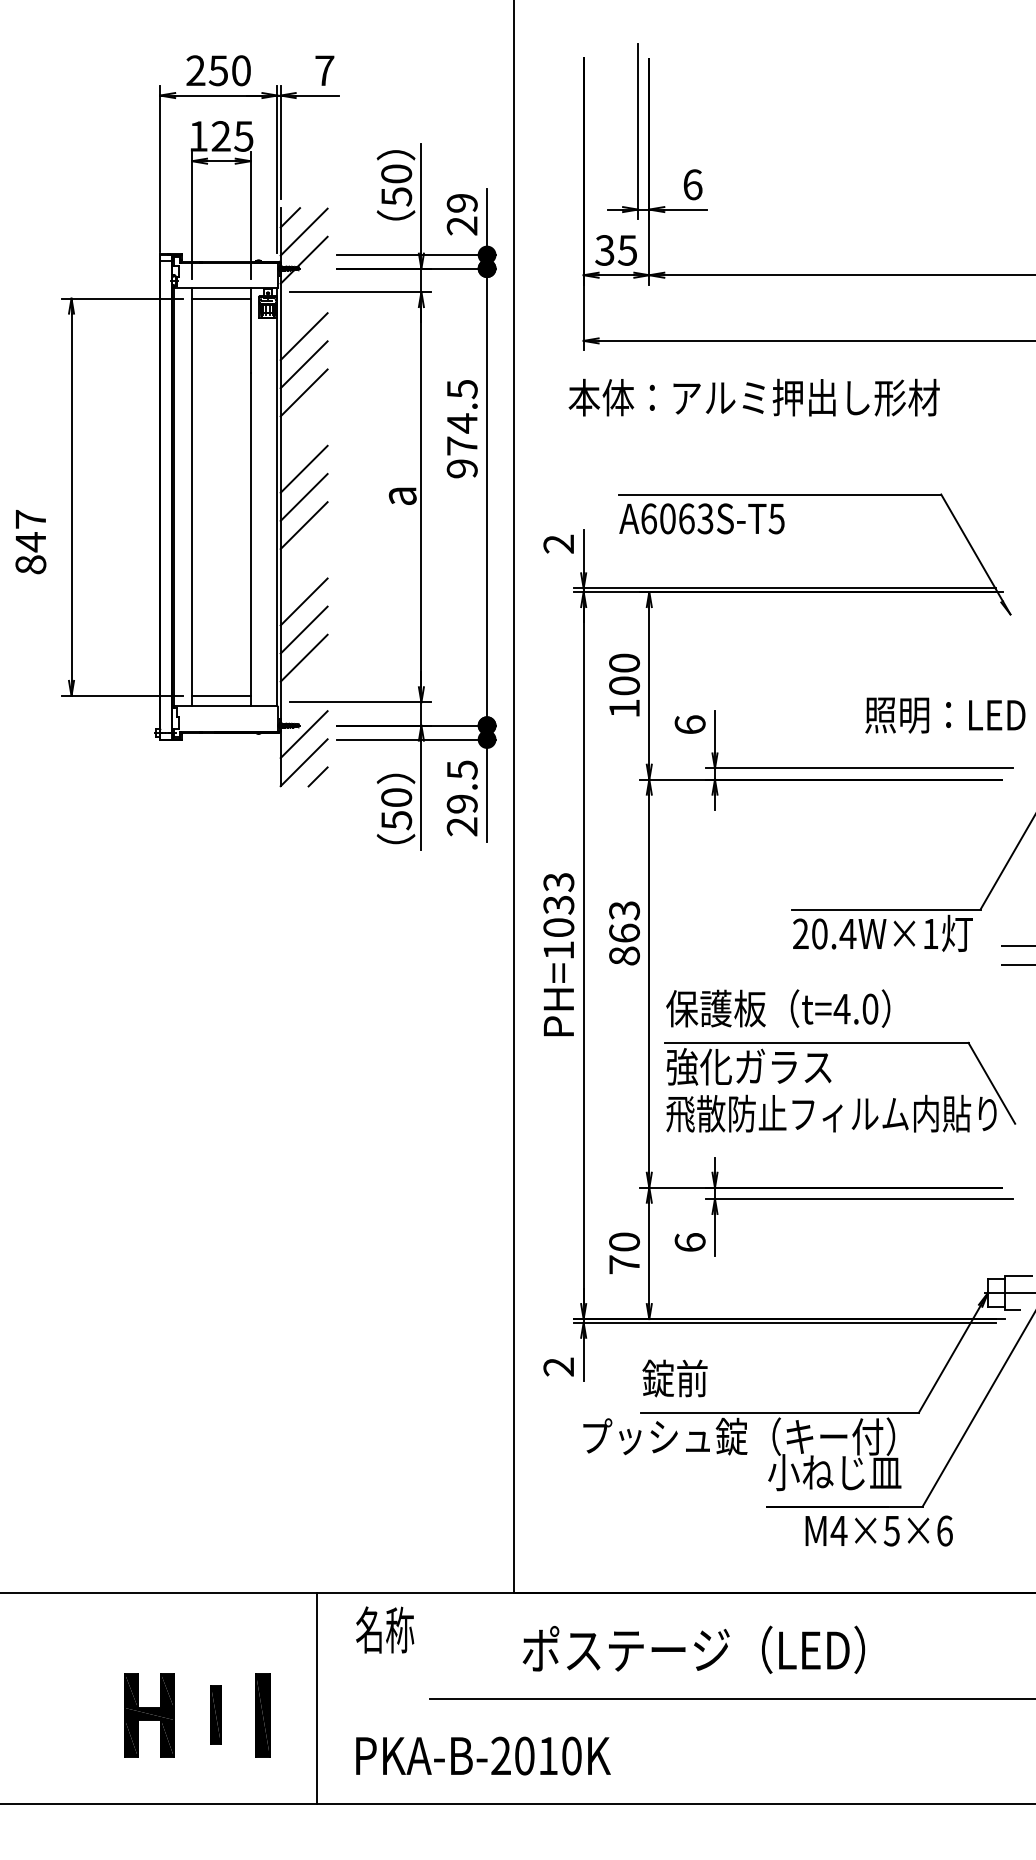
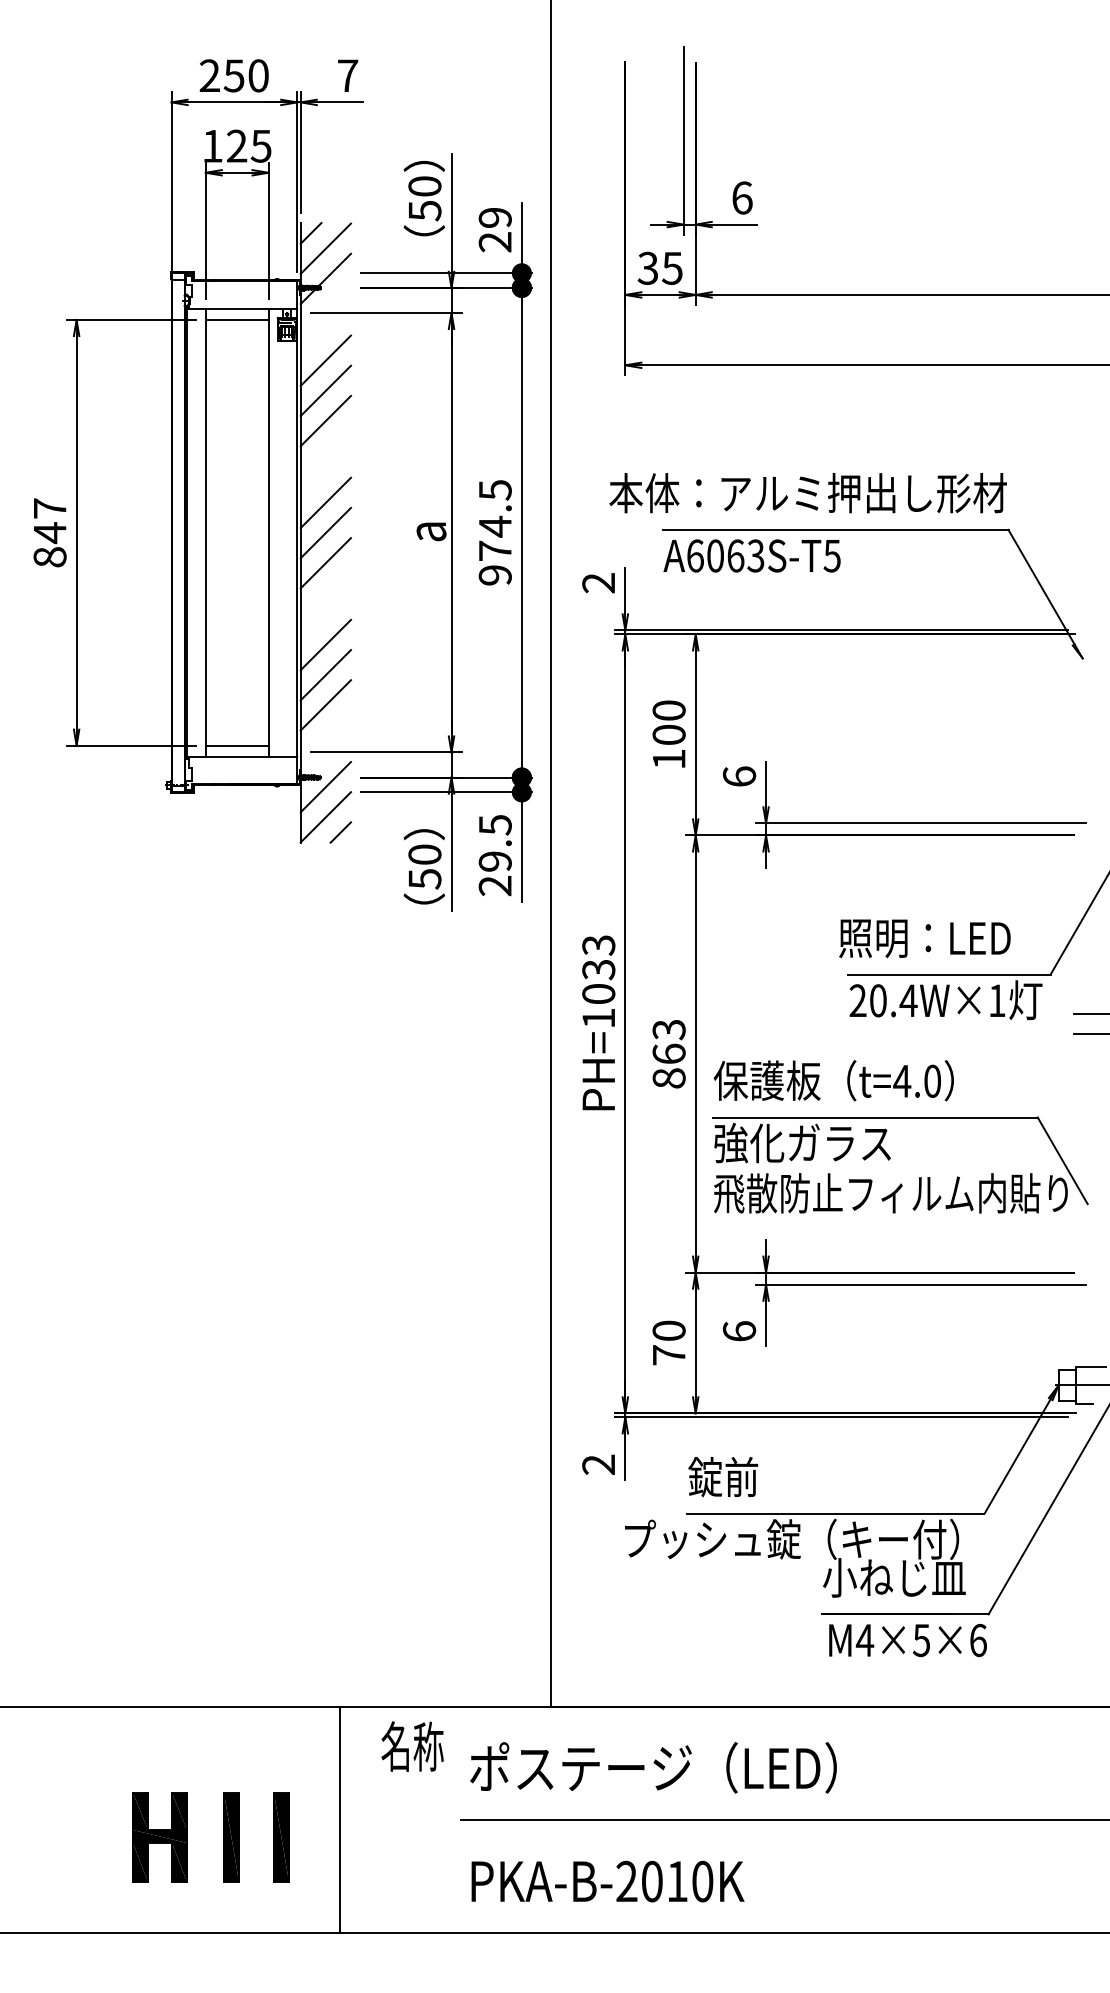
text: (753, 398) -> (807, 493), moved
text: (461, 428) -> (494, 532), moved
text: (30, 541) -> (49, 532), moved
text: (944, 715) -> (924, 938), moved
text: (623, 933) -> (668, 1054), moved
text: (878, 1531) -> (907, 1640), moved
text: (693, 1649) -> (653, 1767), moved
part: (216, 1714) -> (231, 1837), size x1.43
text: (483, 1755) -> (607, 1881), moved

